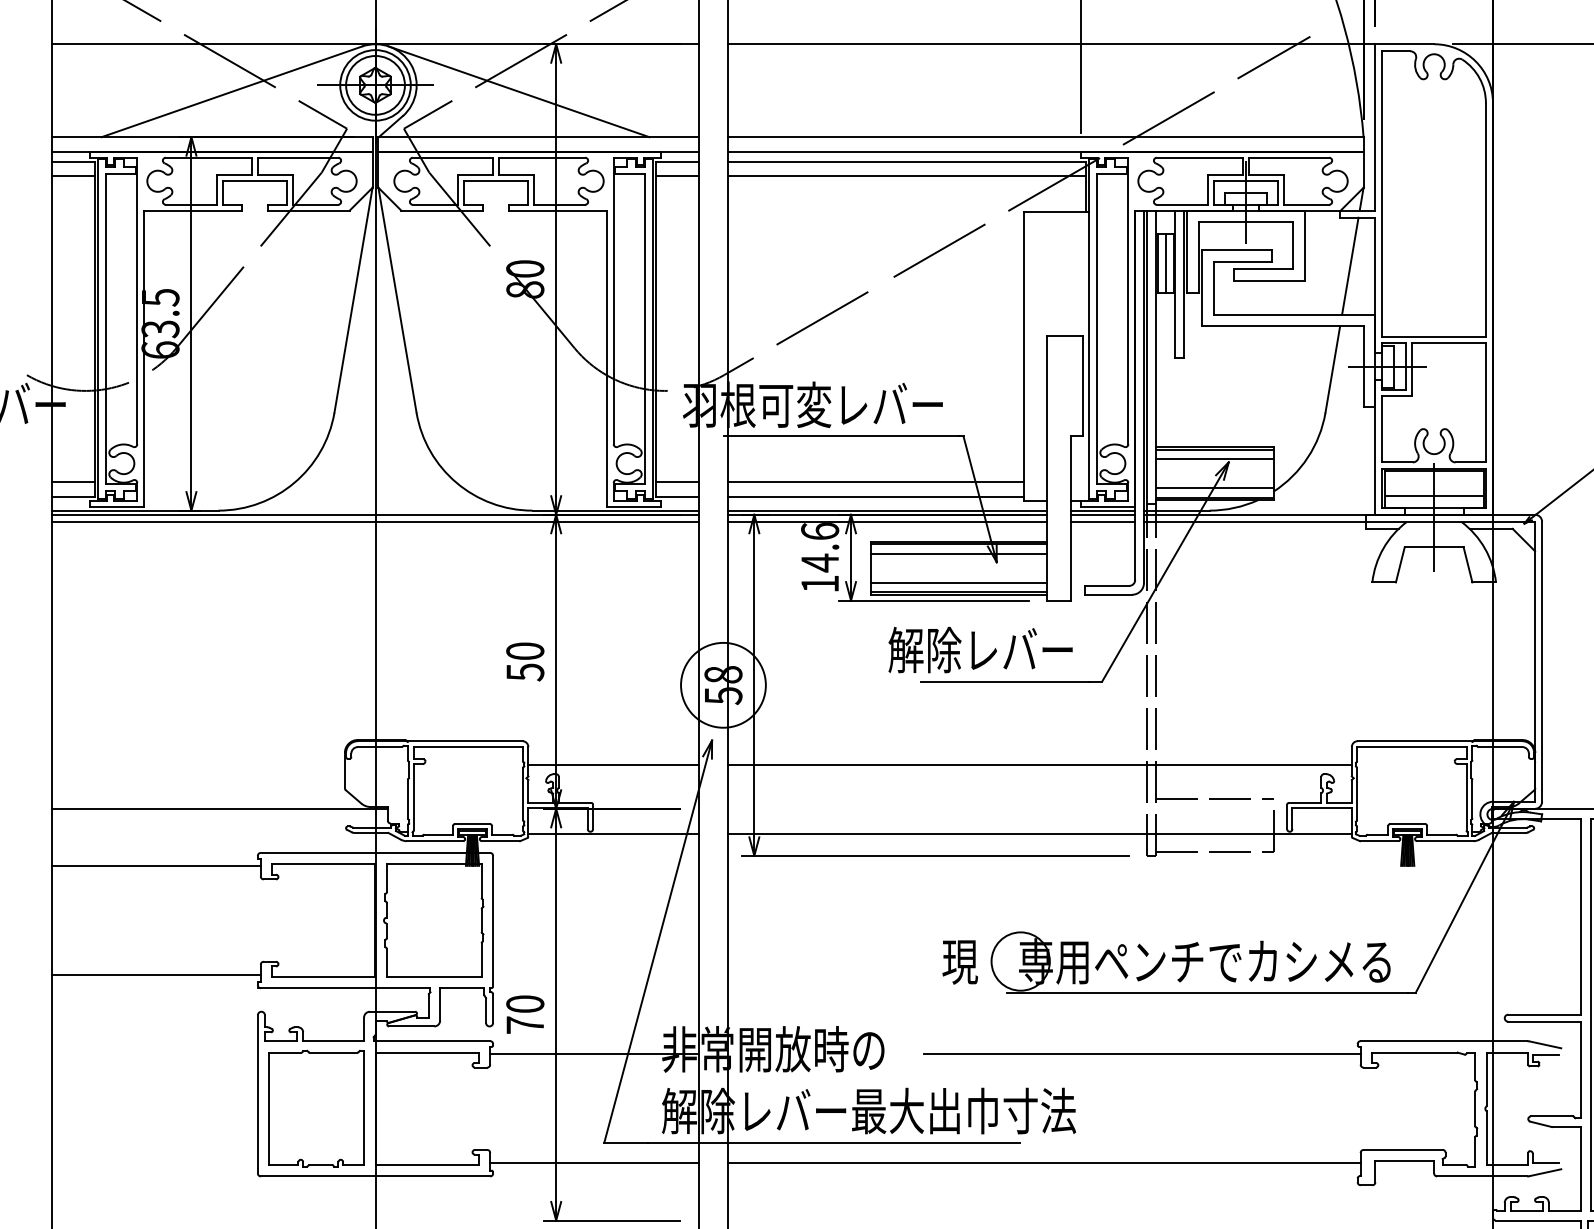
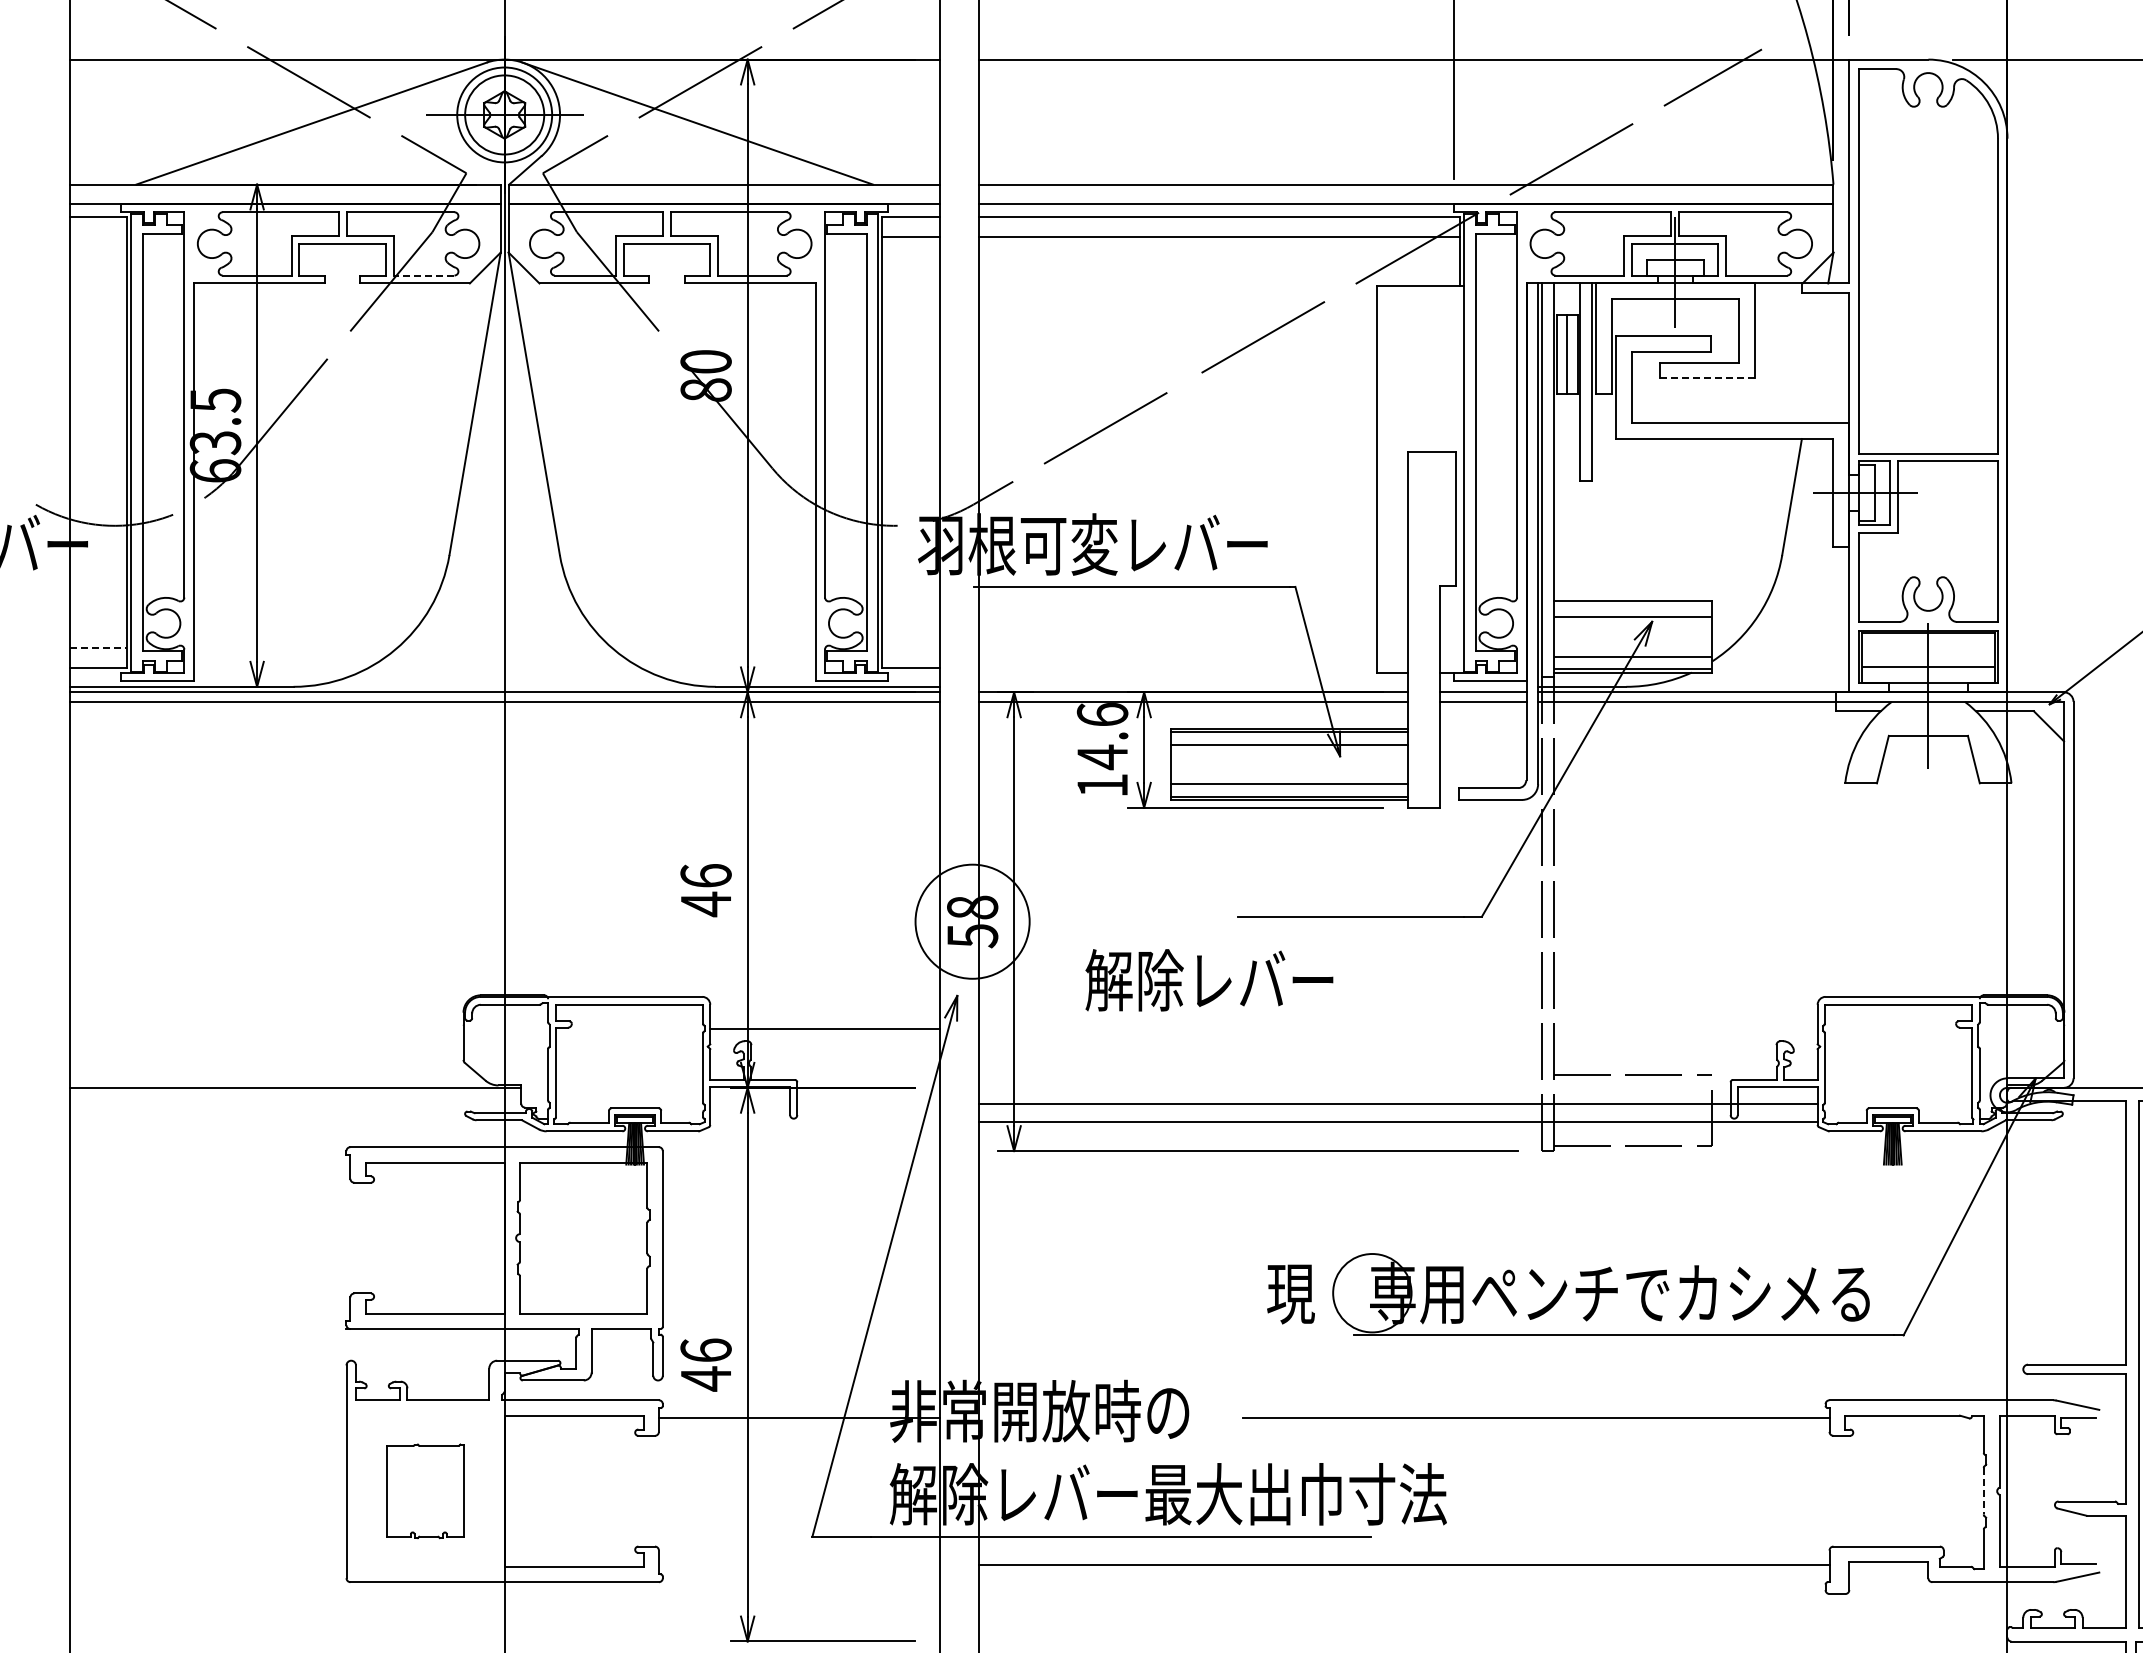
line: (73, 176) -> (98, 237), removed
line: (315, 204) -> (423, 275), solid -> dashed
line: (1350, 265) -> (1815, 357), removed
line: (1269, 281) -> (1707, 378), solid -> dashed
line: (1214, 449) -> (1633, 604), removed
line: (73, 482) -> (98, 648), solid -> dashed
line: (677, 482) -> (910, 648), removed
line: (875, 482) -> (1177, 648), removed
line: (875, 497) -> (1177, 668), removed
line: (887, 510) -> (1193, 686), removed
line: (1102, 510) -> (1482, 686), removed
text: (980, 650) -> (1209, 980), moved
text: (524, 662) -> (705, 890), 50 -> 46
line: (1040, 764) -> (1398, 1103), moved
line: (613, 833) -> (824, 1121), removed
line: (156, 865) -> (209, 1164), removed
line: (156, 975) -> (209, 1311), removed
text: (524, 1014) -> (705, 1364), 70 -> 46
part: (316, 1108) -> (425, 1491), size x0.6
line: (1475, 1108) -> (1983, 1491), solid -> dashed
line: (593, 1163) -> (798, 1564), removed

